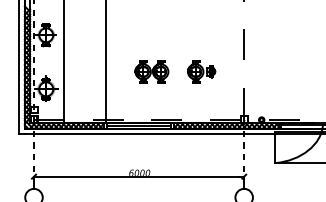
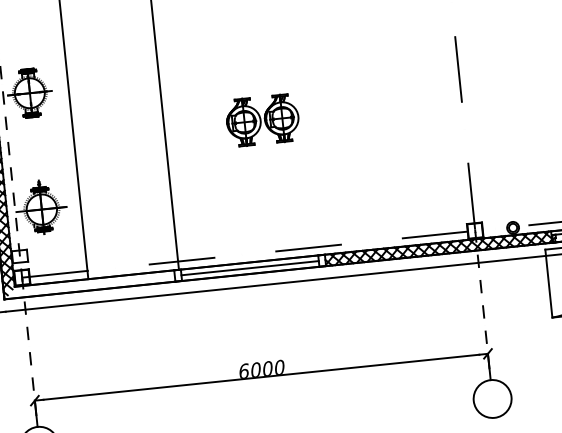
part: (151, 71) -> (261, 119), moved
part: (201, 71) -> (372, 136), removed
hatch: (65, 125) -> (91, 283), removed

